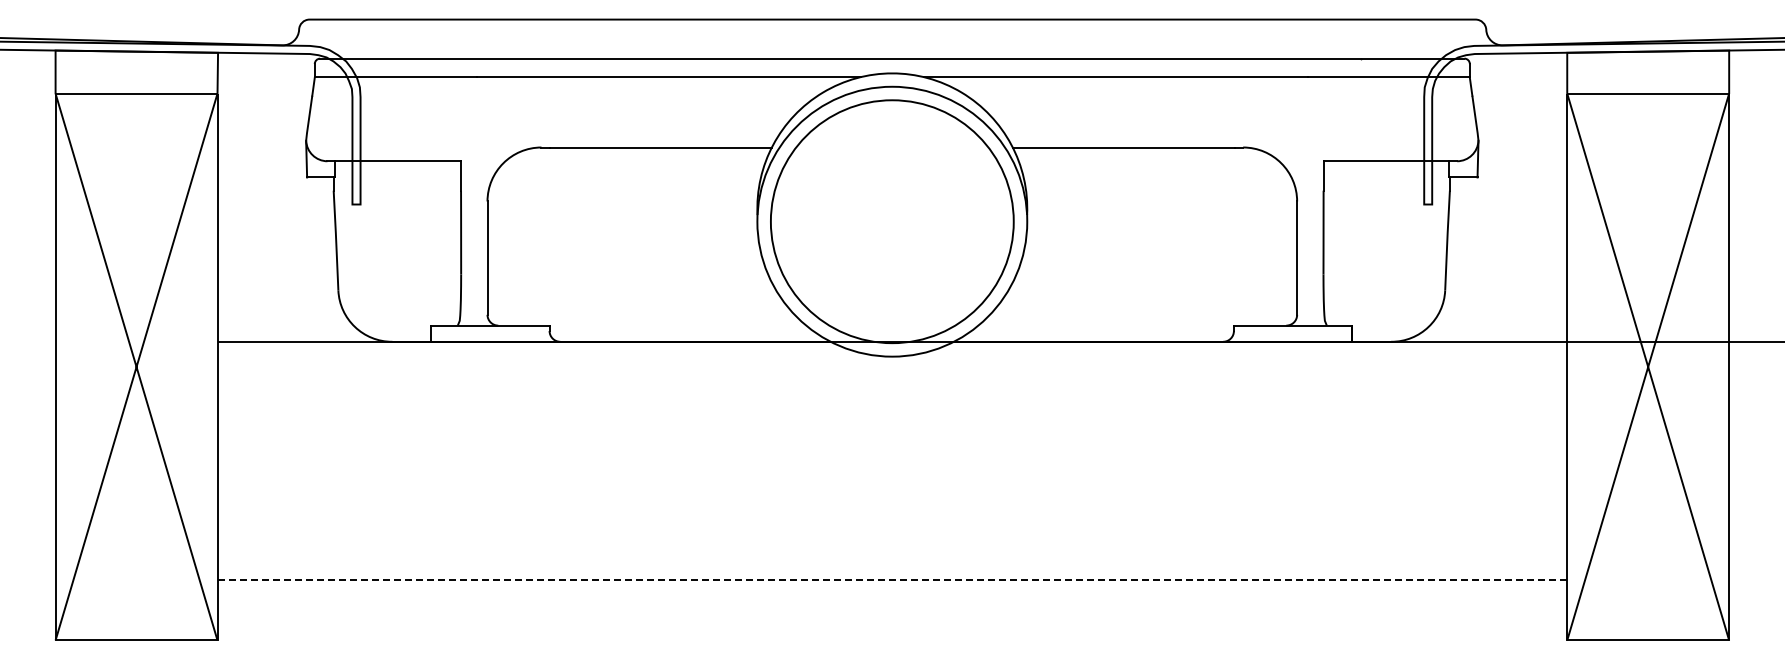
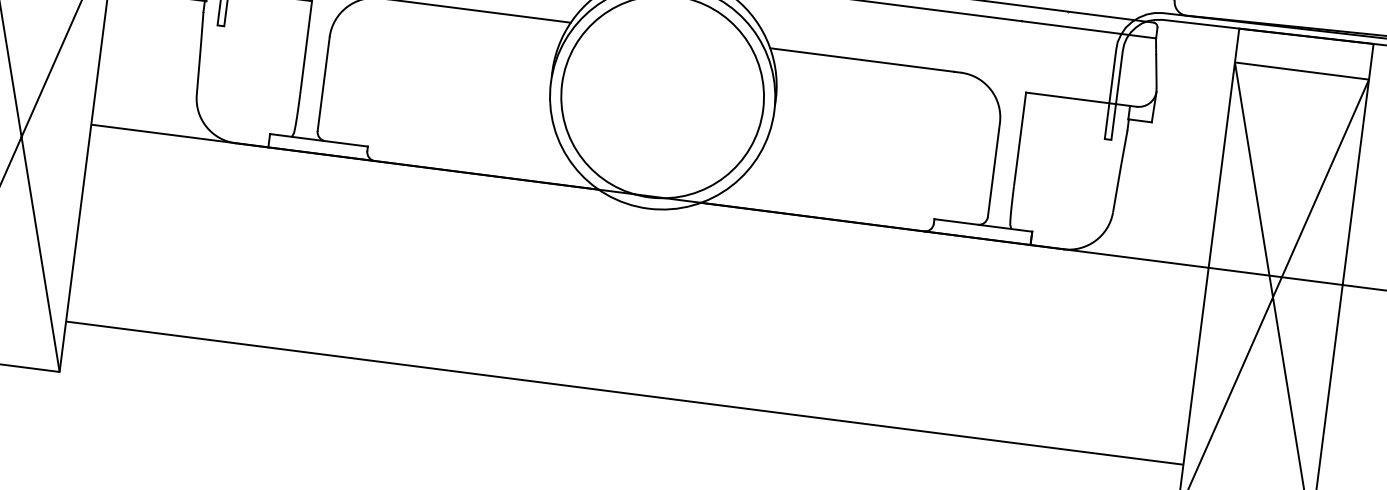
line: (892, 579) -> (624, 393), dashed -> solid

